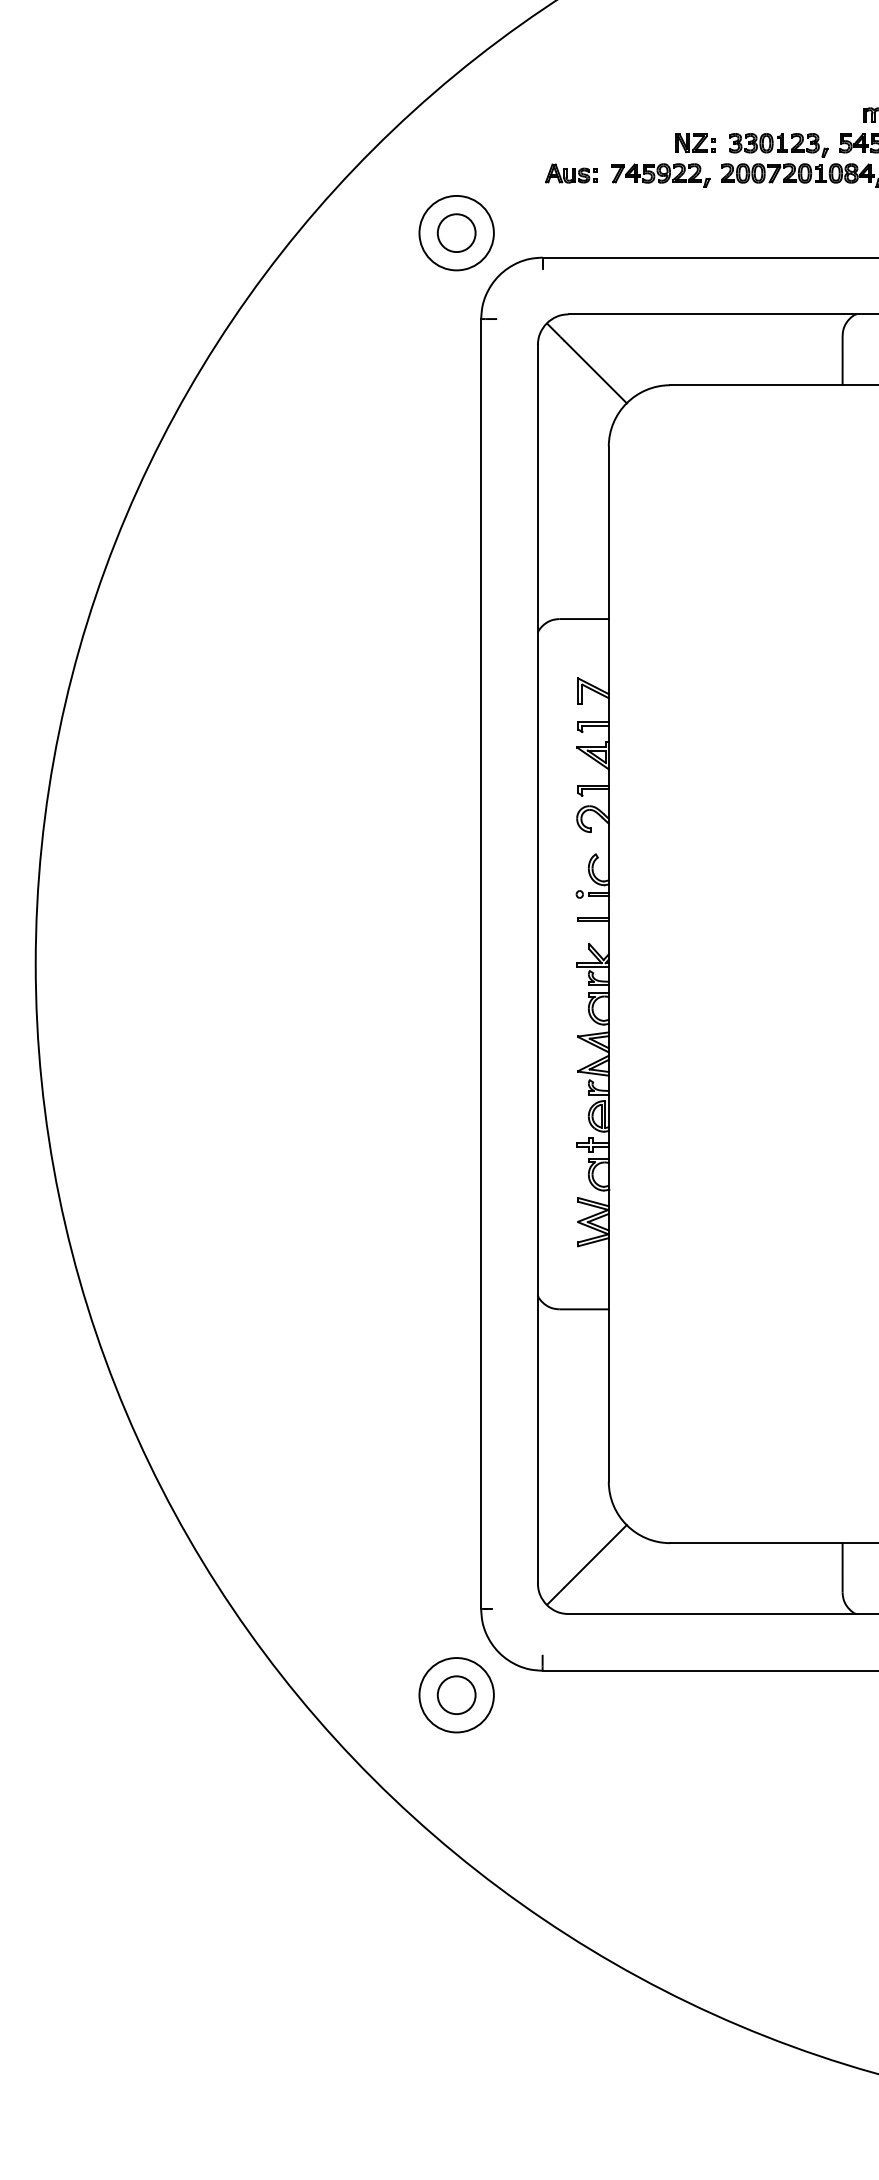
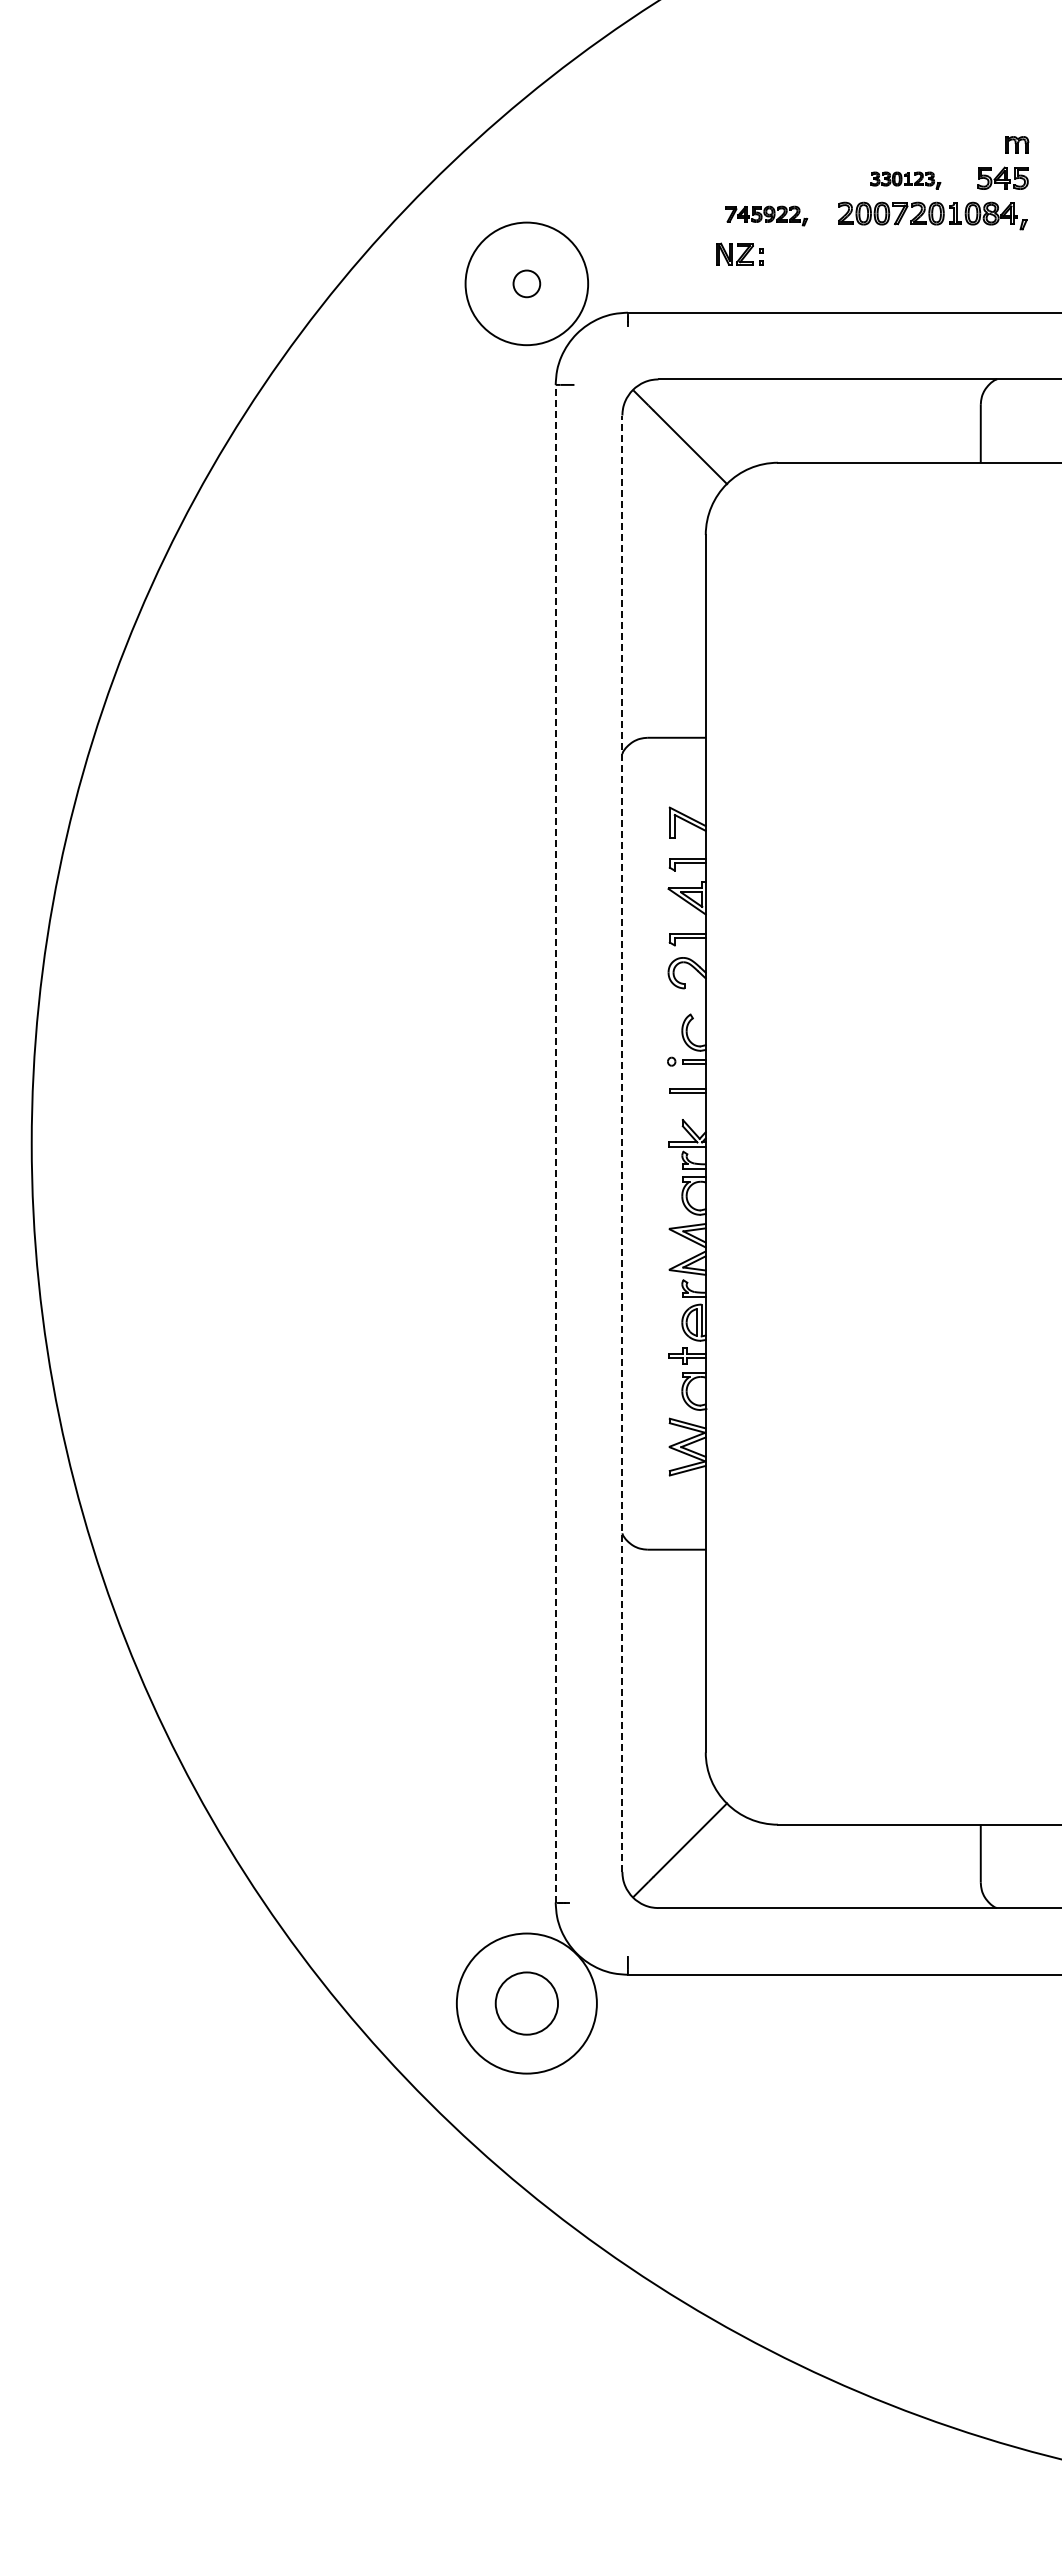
part: (695, 142) -> (739, 253), moved
part: (778, 145) -> (905, 180), size x0.6
part: (571, 173) -> (661, 213), removed
part: (660, 175) -> (766, 215), size x0.7
circle: (456, 232) -> (526, 283), size x0.6
circle: (456, 232) -> (526, 283), size x1.4
line: (481, 964) -> (555, 1143), solid -> dashed
line: (537, 964) -> (622, 1143), solid -> dashed
circle: (456, 1695) -> (526, 2003), size x1.4
circle: (456, 1695) -> (526, 2003), size x1.6

